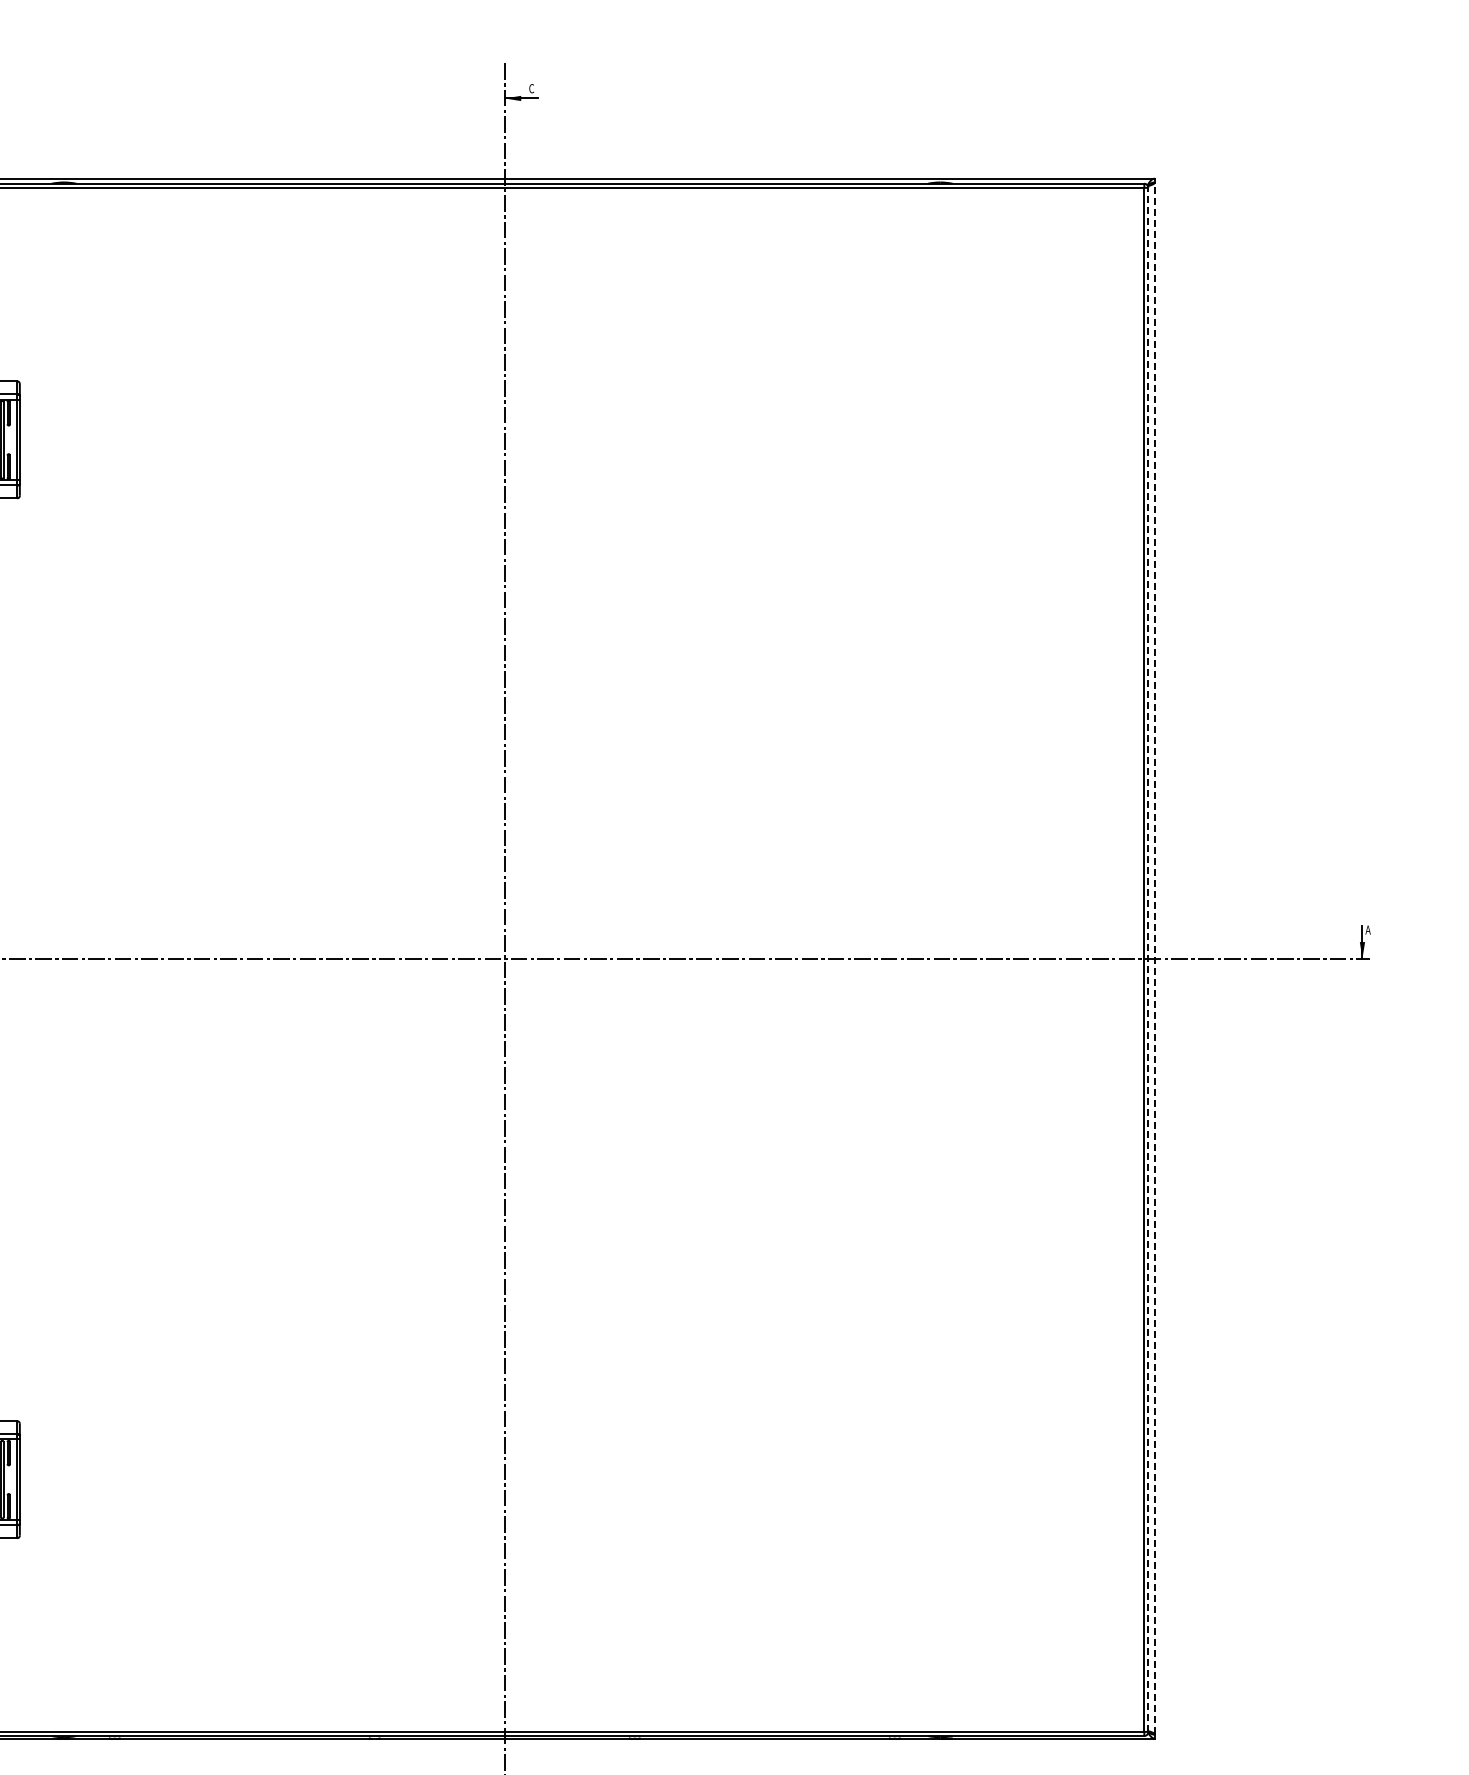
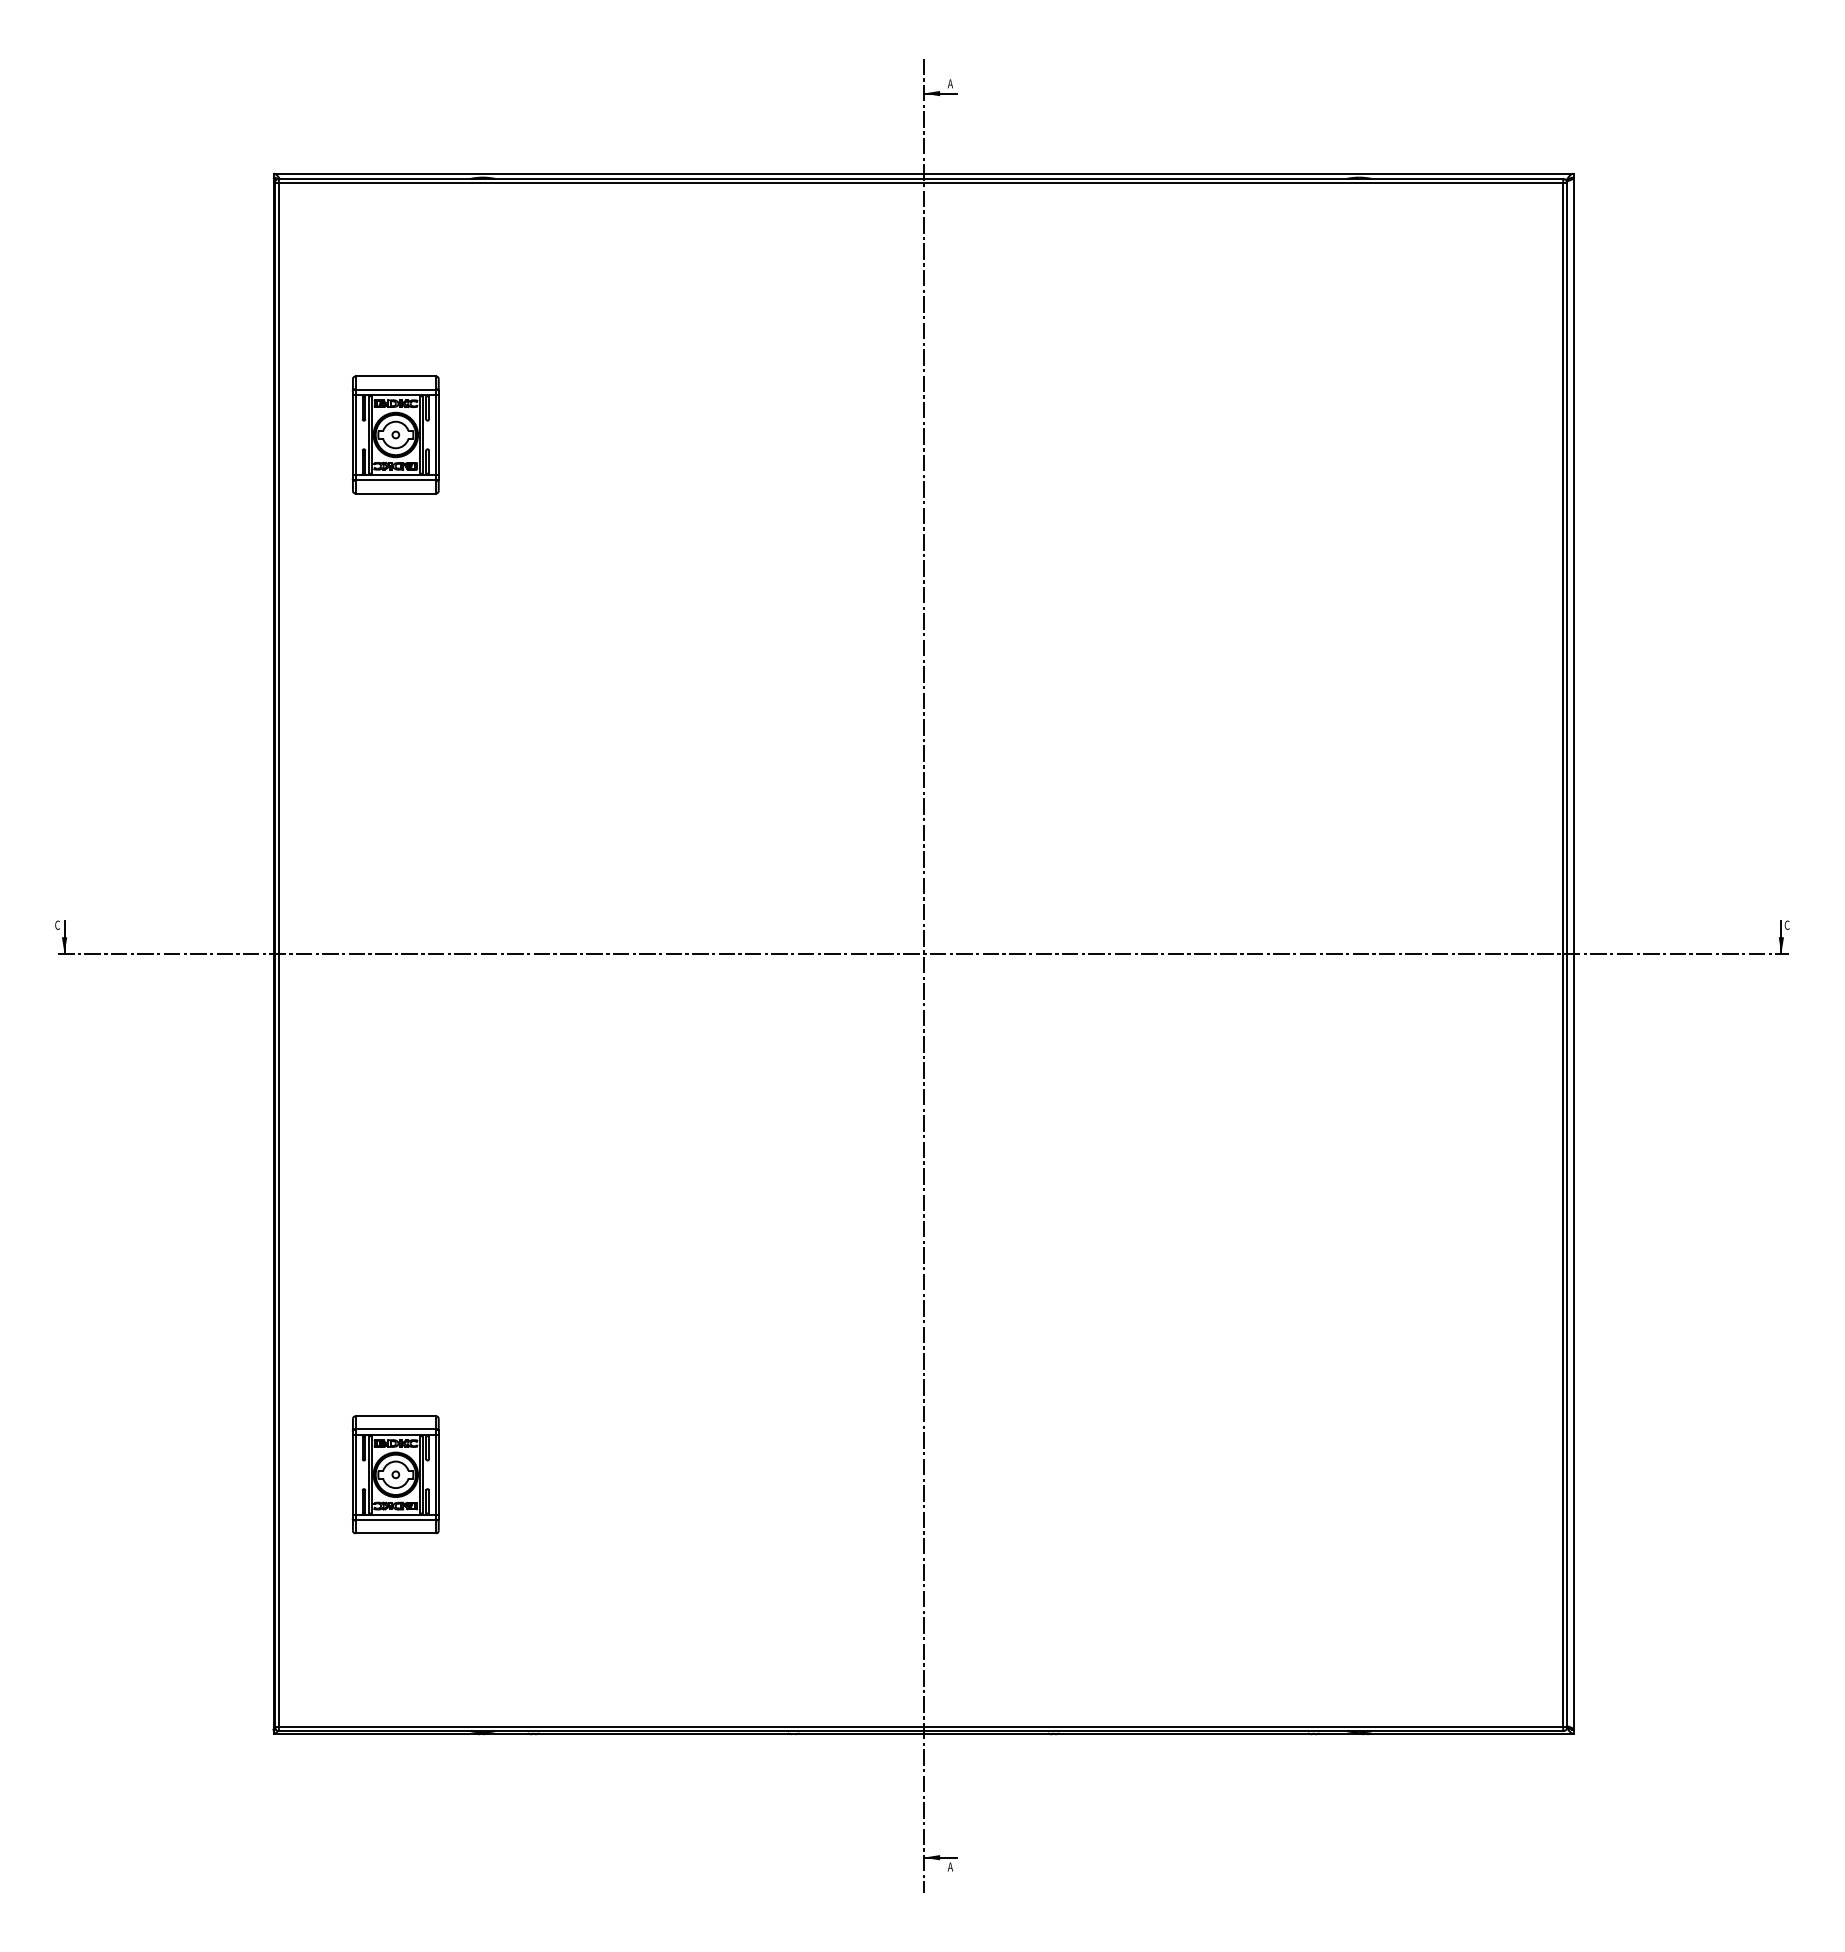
text: (530, 88) -> (949, 83), С -> A
text: (1367, 929) -> (1786, 924), A -> С
line: (1154, 958) -> (1573, 953), dashed -> solid
line: (1148, 960) -> (1567, 955), dashed -> solid

